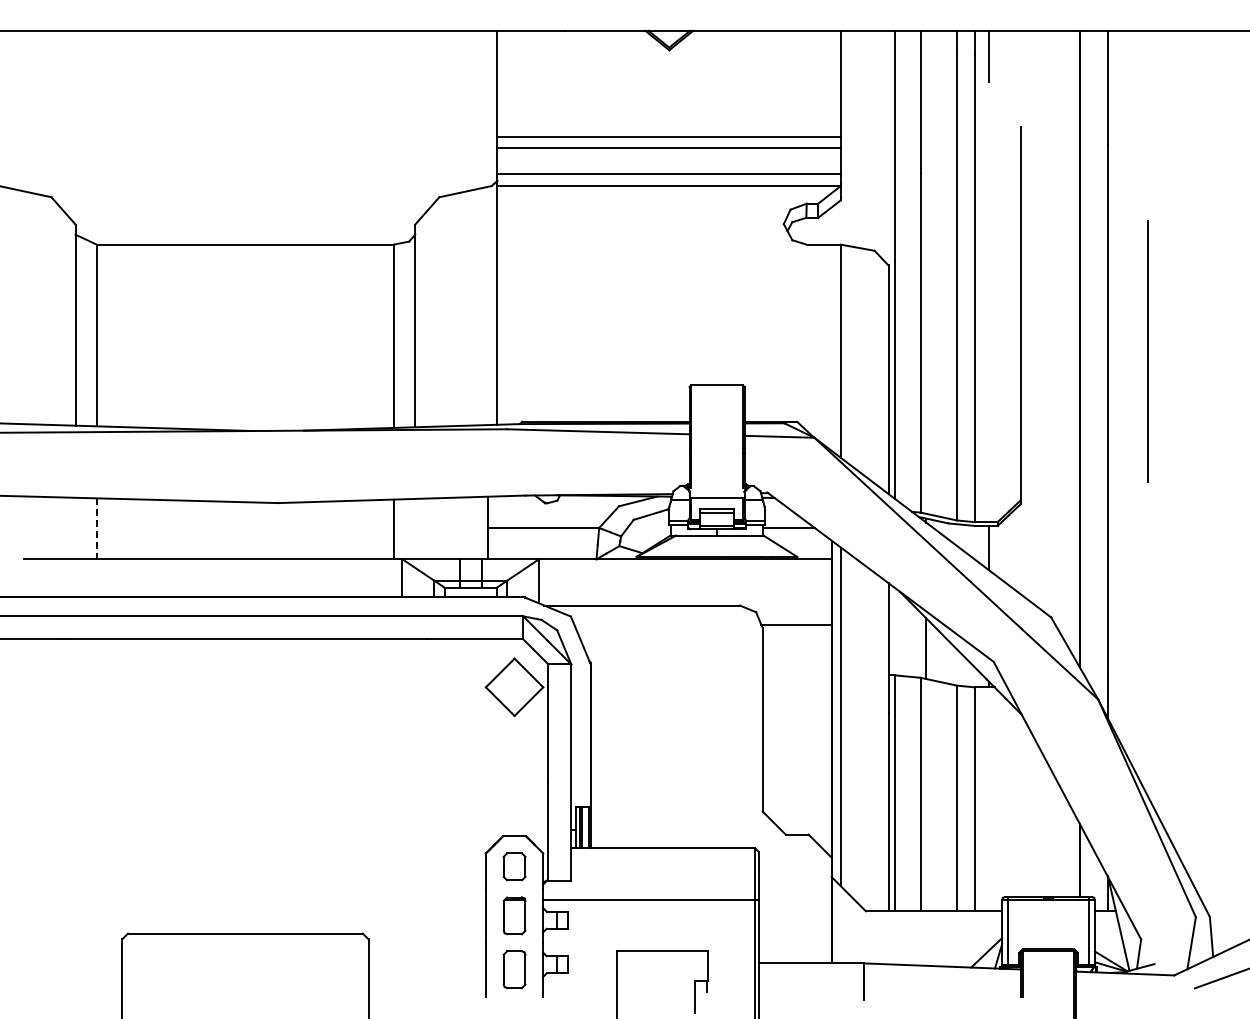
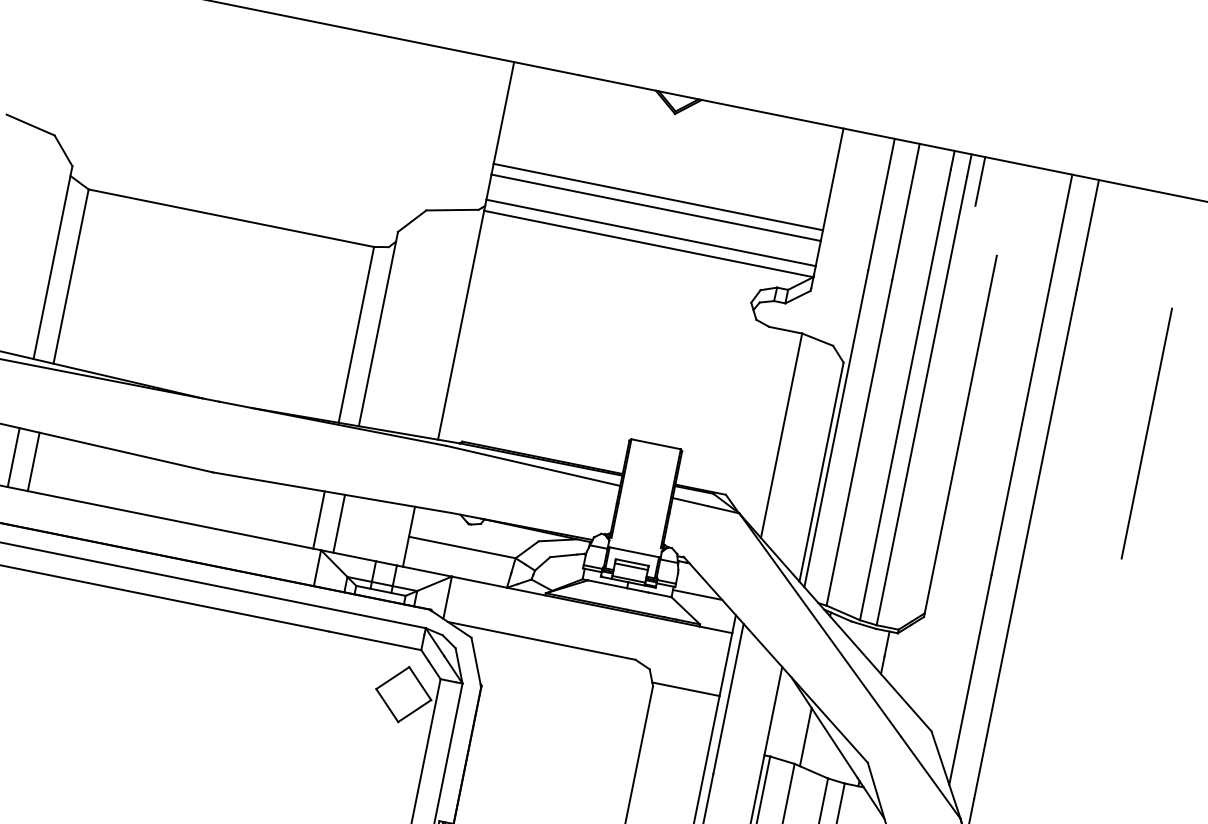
line: (1147, 351) -> (1146, 433), moved
line: (75, 528) -> (13, 457), added
line: (415, 528) -> (339, 523), added
line: (96, 529) -> (33, 462), dashed -> solid

